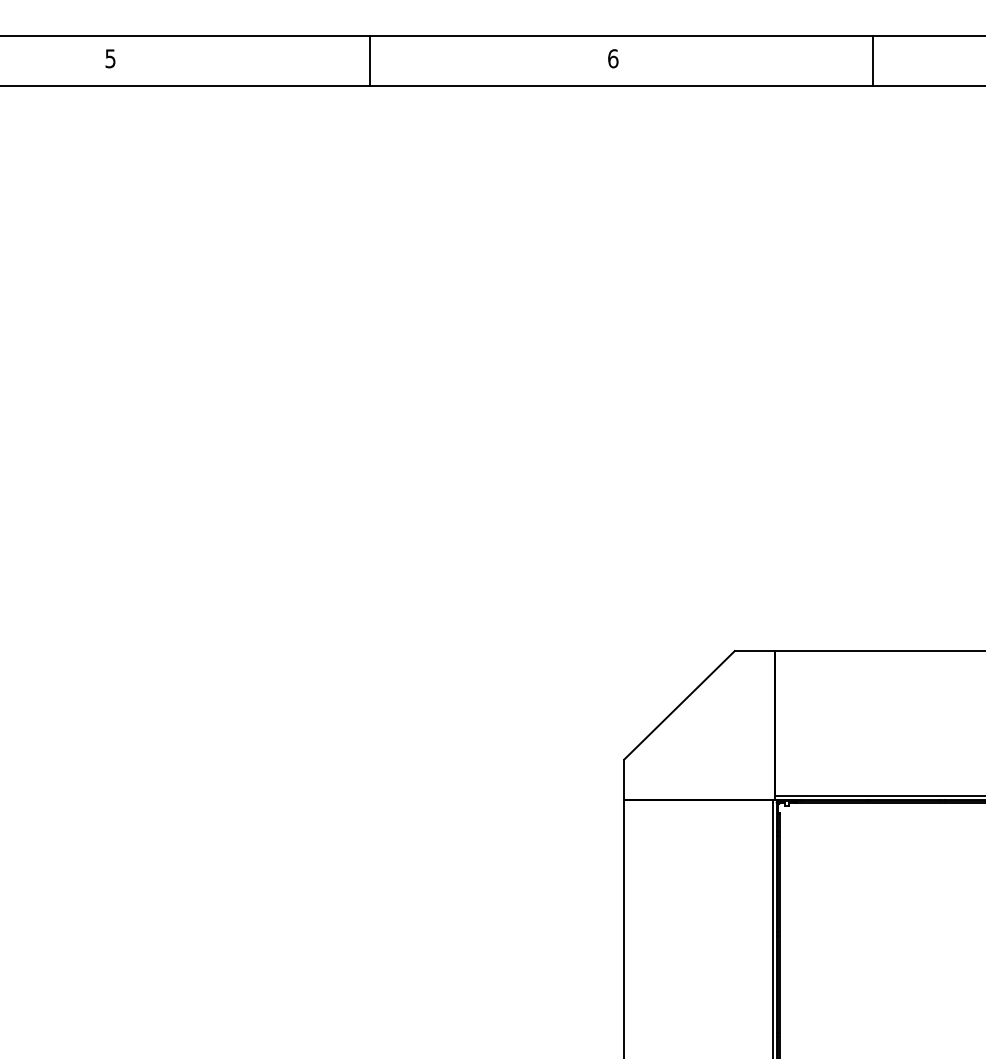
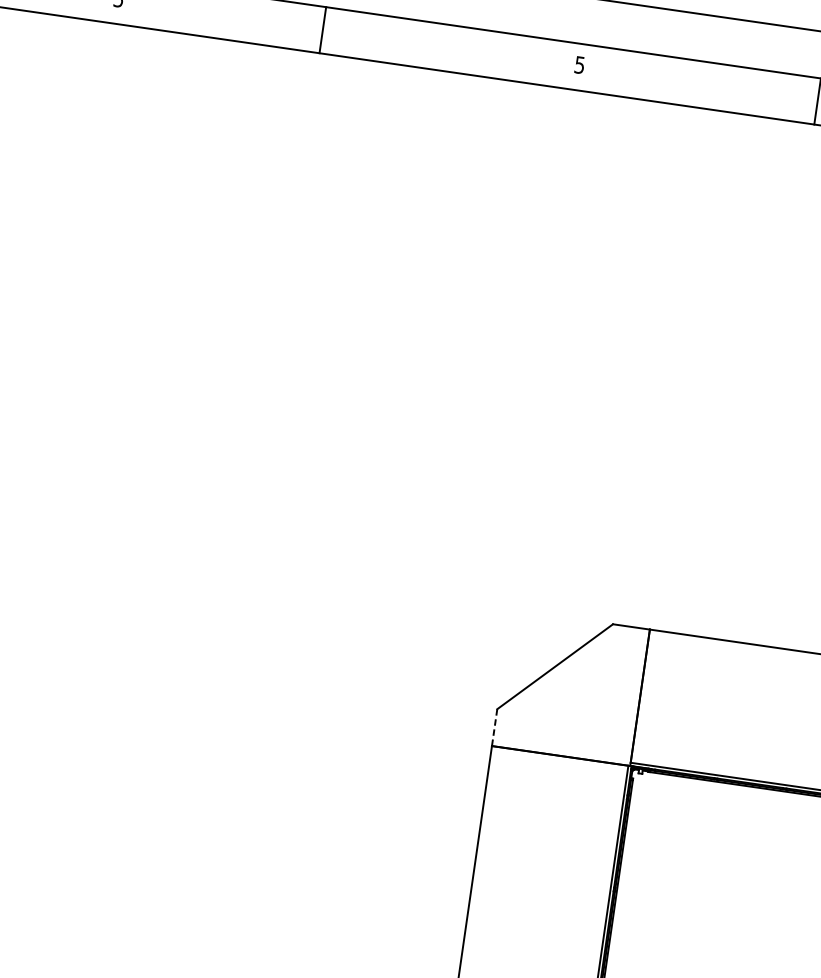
text: (613, 58) -> (580, 64), 6 -> 5
line: (370, 60) -> (323, 29), moved
line: (624, 780) -> (494, 728), solid -> dashed

